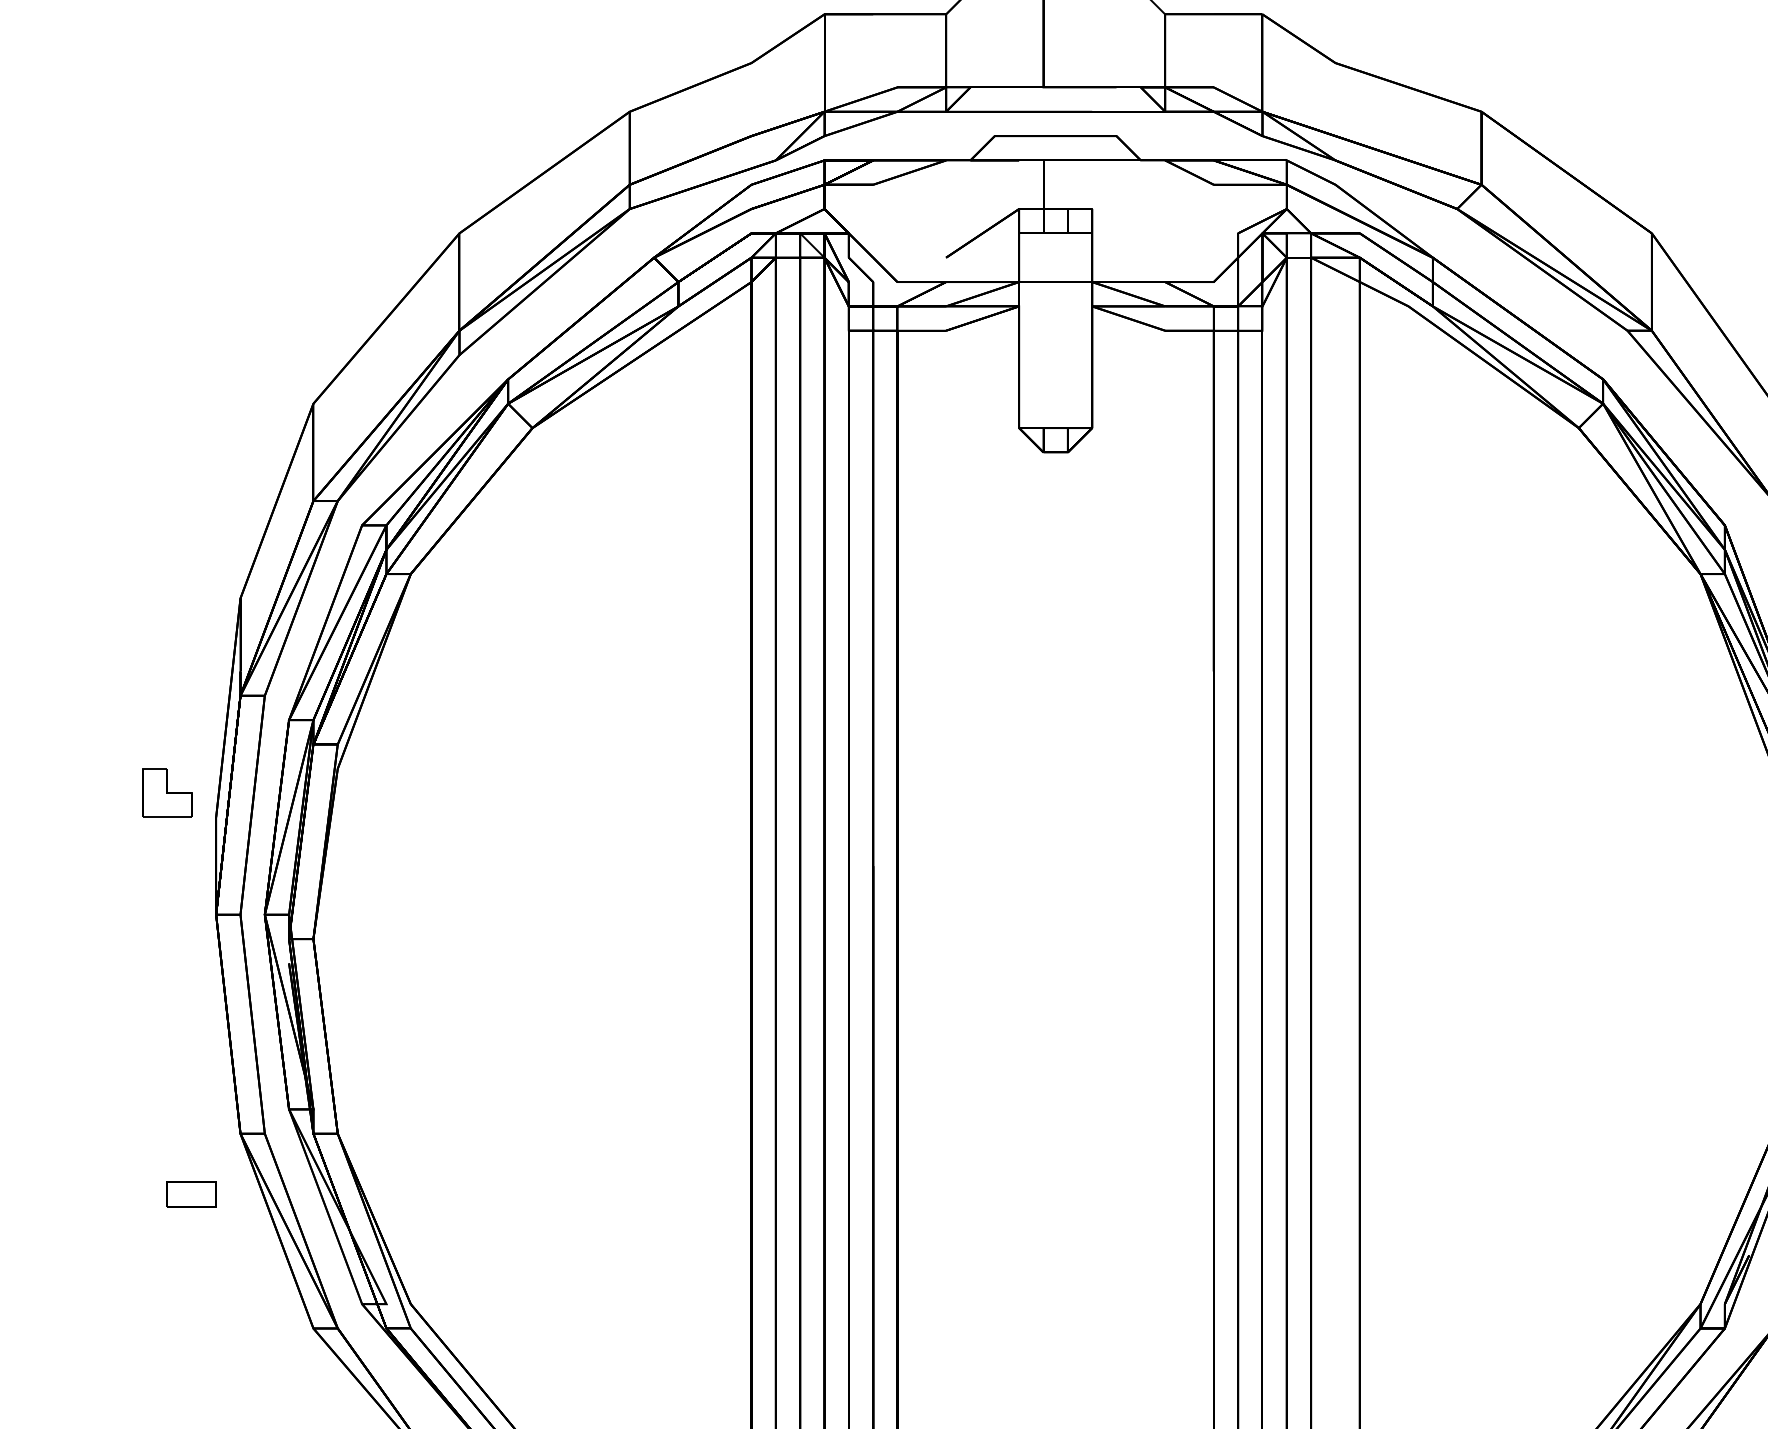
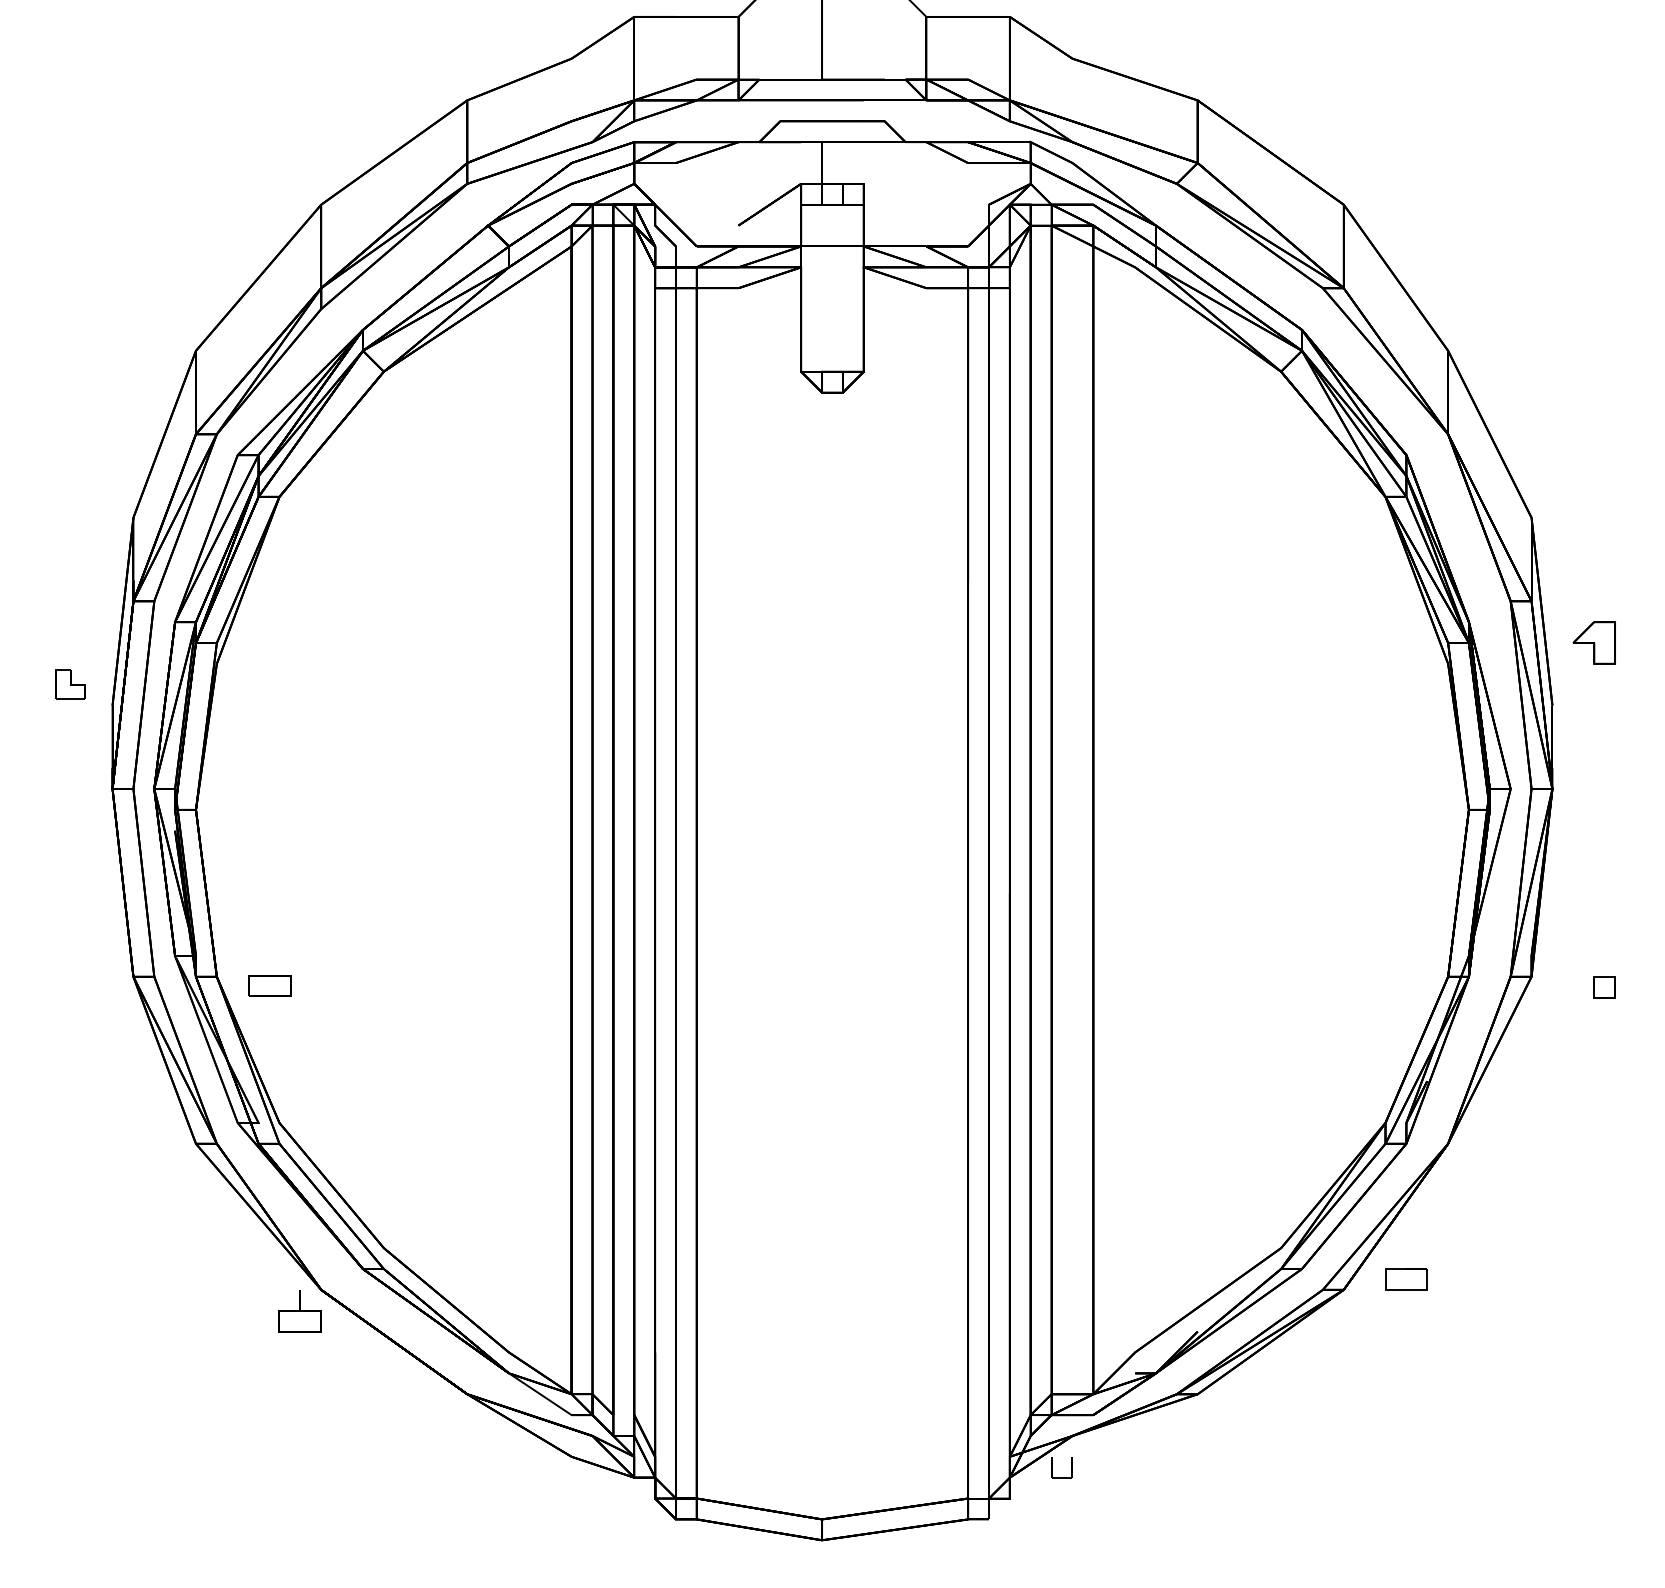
part: (167, 792) -> (70, 684), size x0.7
part: (191, 1193) -> (269, 985), moved

